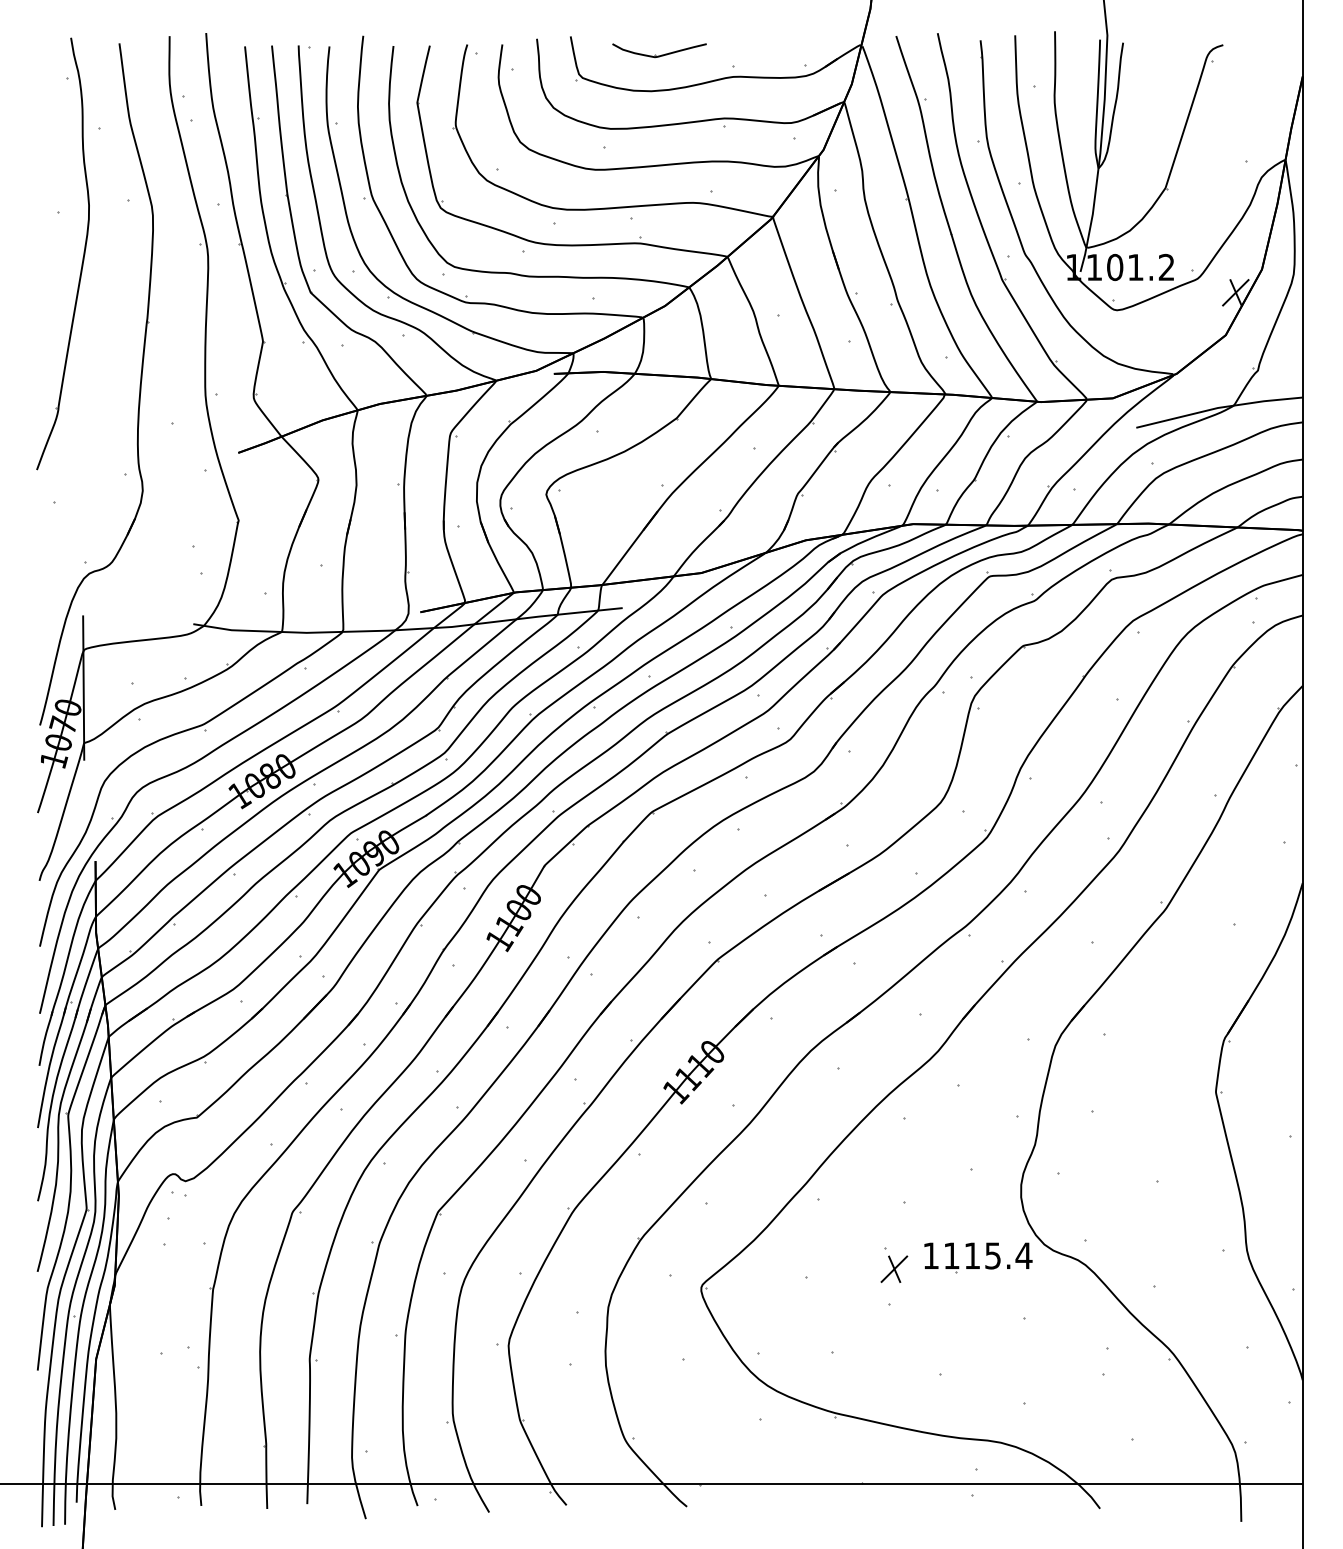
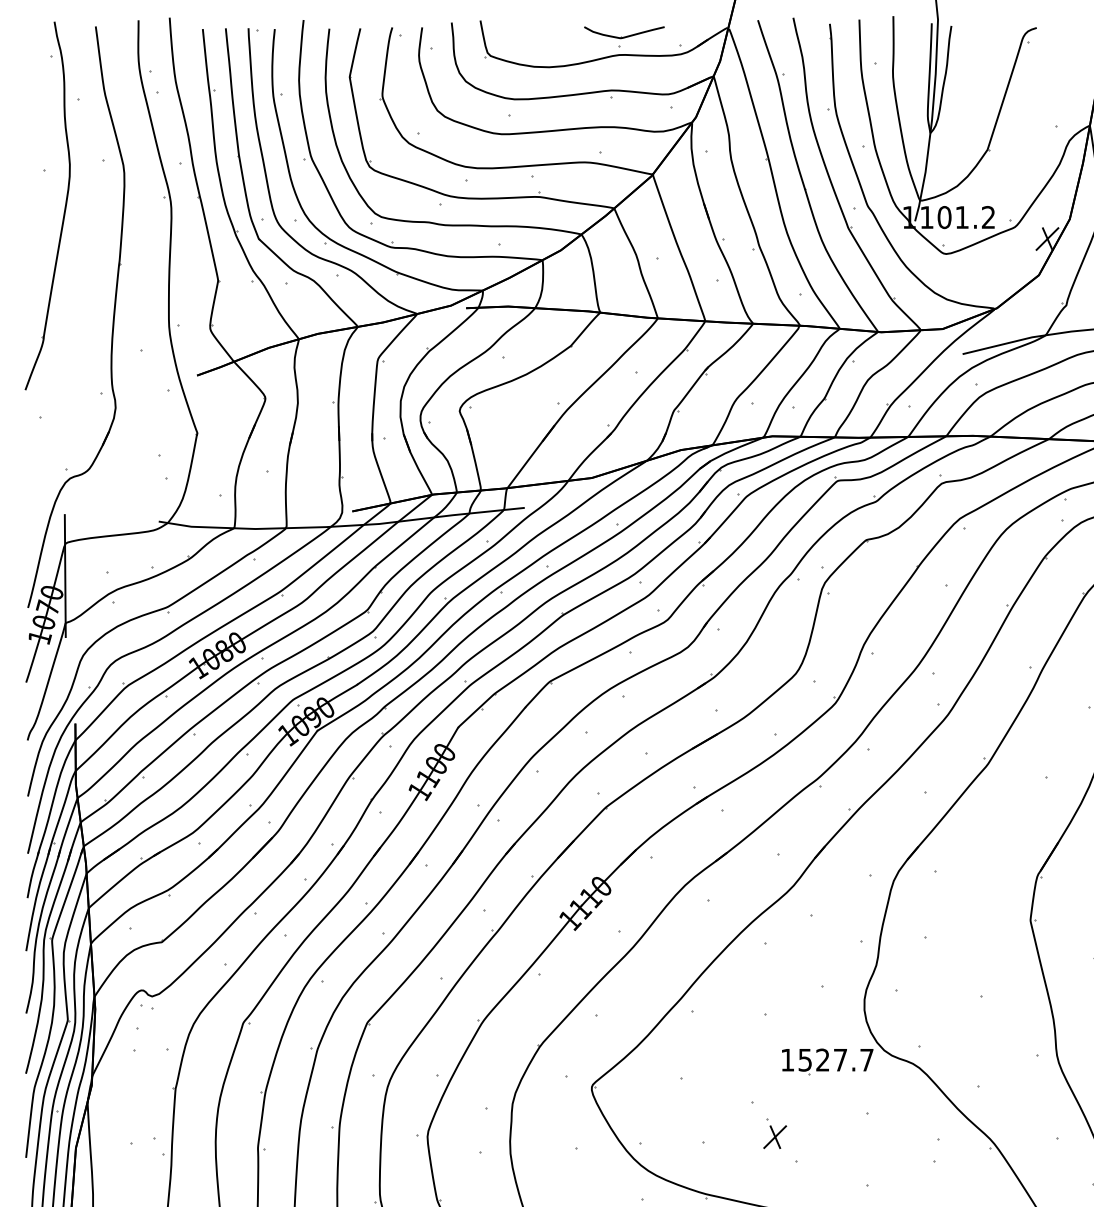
part: (659, 50) -> (624, 32), moved
text: (988, 1255) -> (836, 1059), 1115.4 -> 1527.7
part: (894, 1264) -> (775, 1133), moved

